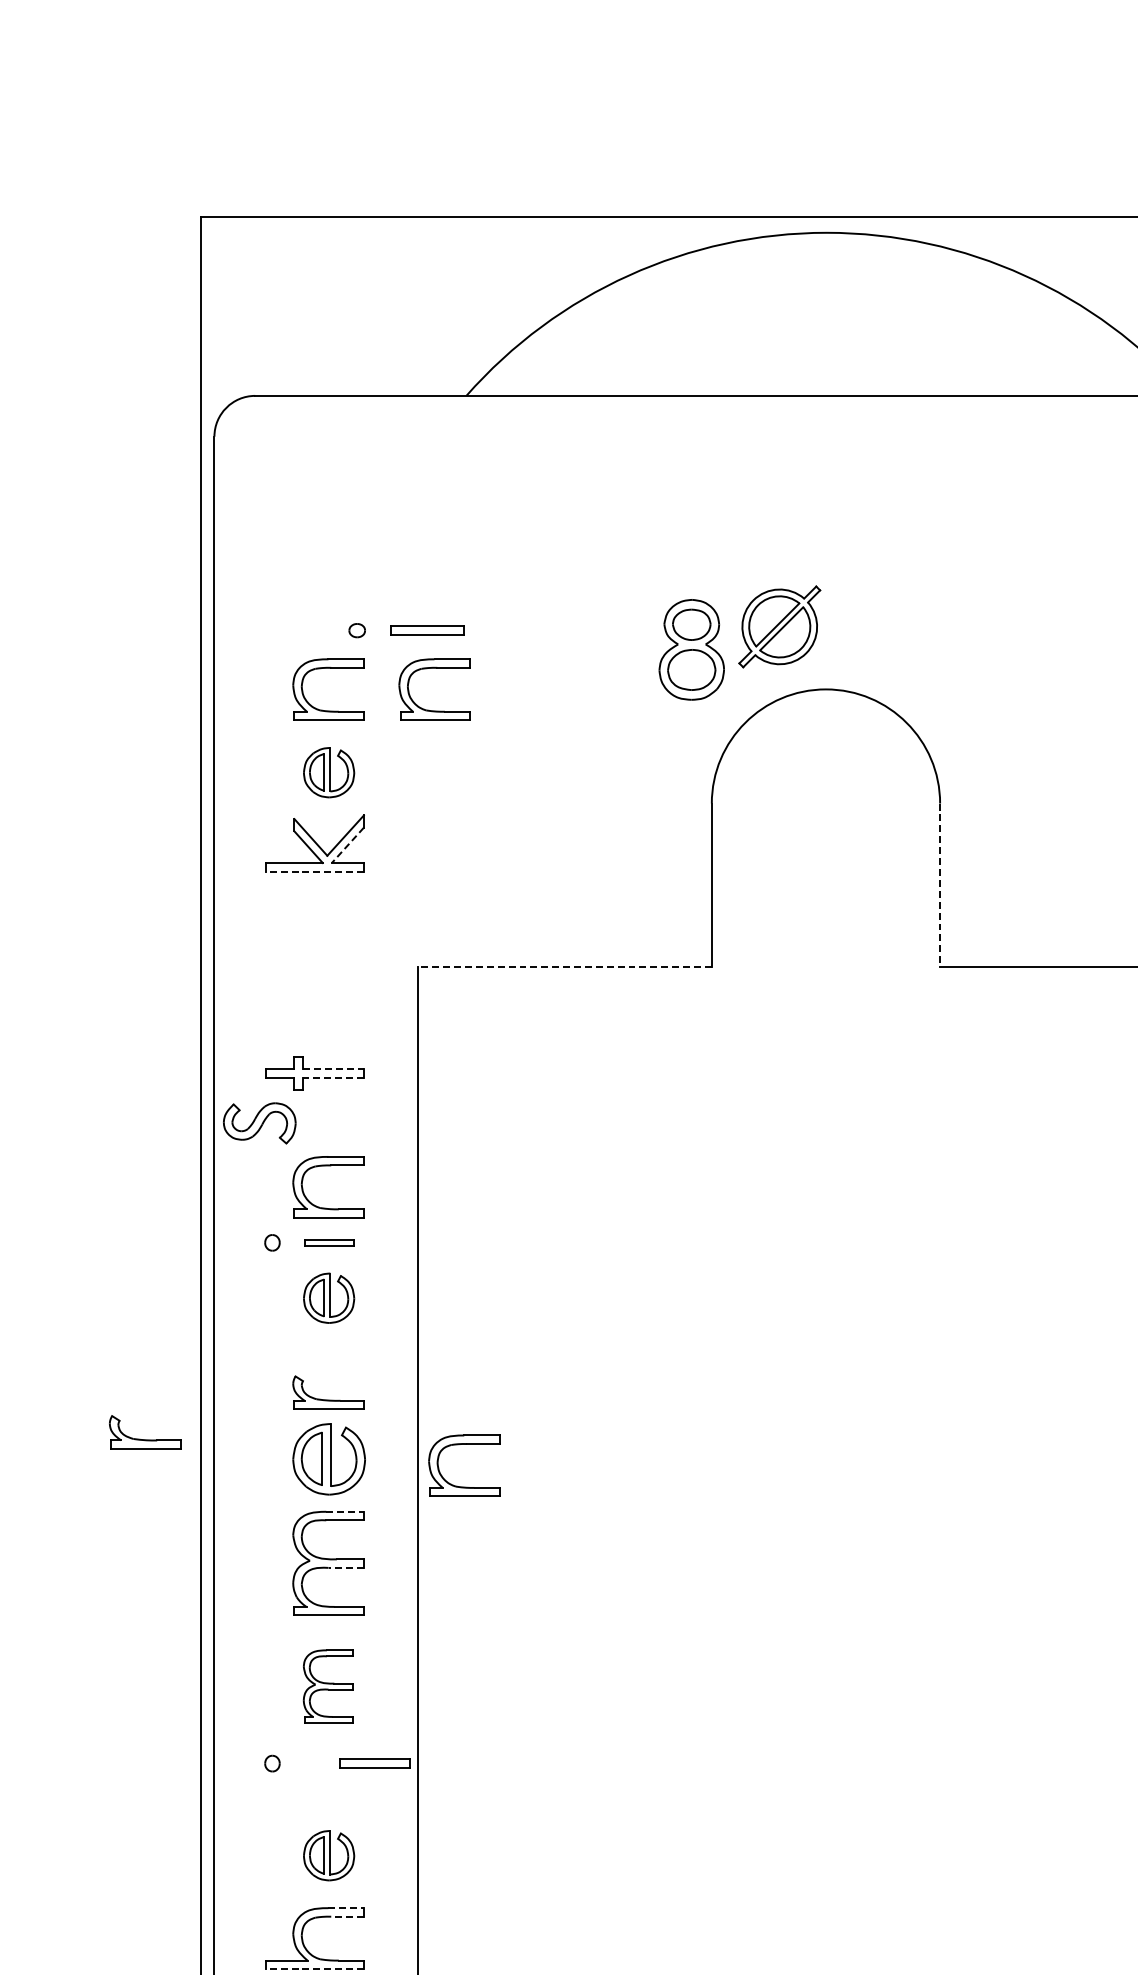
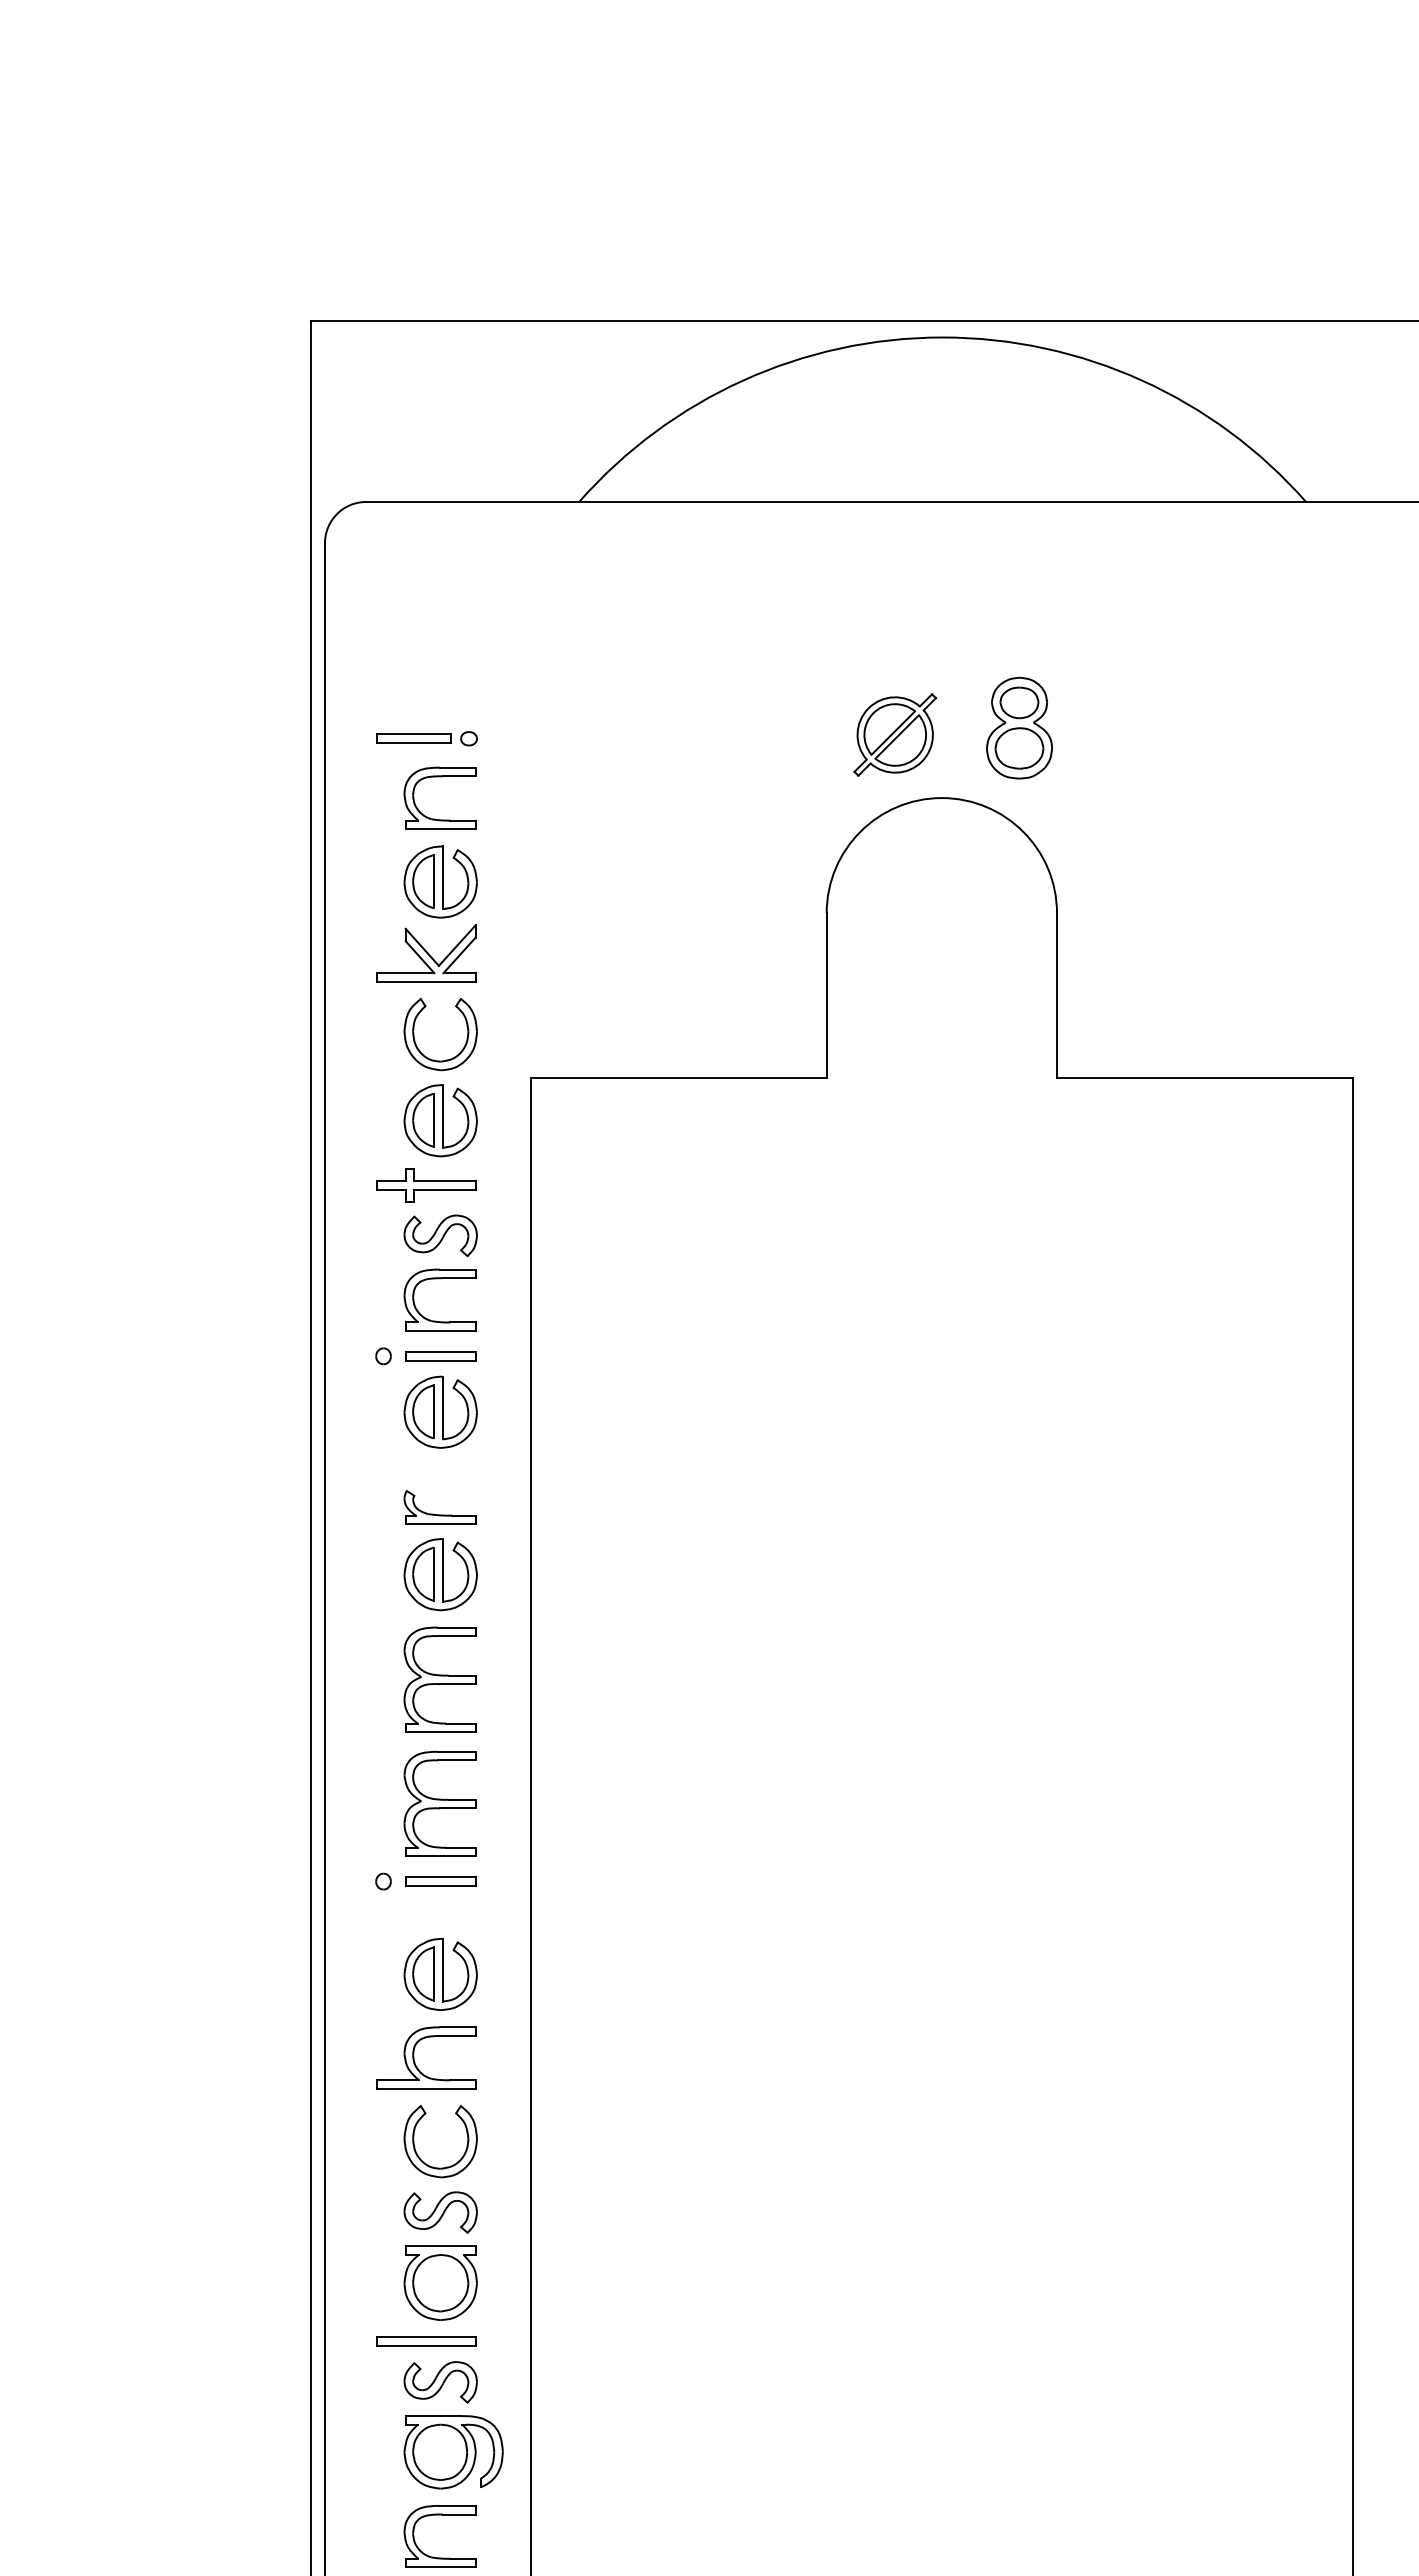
part: (427, 630) -> (413, 738), moved
part: (691, 649) -> (1019, 727), moved
part: (434, 669) -> (546, 777), removed
part: (328, 772) -> (440, 881), size x1.43
line: (347, 845) -> (459, 955), dashed -> solid
line: (315, 871) -> (426, 981), dashed -> solid
line: (940, 885) -> (1057, 995), dashed -> solid
part: (309, 939) -> (420, 1050), added
line: (564, 966) -> (678, 1077), dashed -> solid
part: (328, 1009) -> (440, 1120), added
line: (333, 1069) -> (445, 1181), dashed -> solid
line: (333, 1077) -> (445, 1189), dashed -> solid
part: (259, 1123) -> (440, 1235), moved
part: (328, 1243) -> (440, 1356), size x1.43
part: (328, 1297) -> (440, 1411), size x1.43
part: (144, 1439) -> (254, 1554), removed
part: (463, 1445) -> (576, 1560), removed
line: (344, 1511) -> (456, 1627), dashed -> solid
line: (345, 1568) -> (457, 1684), dashed -> solid
part: (327, 1686) -> (439, 1803), size x1.43
part: (374, 1763) -> (440, 1881), moved
part: (328, 1855) -> (440, 1974), size x1.43
line: (345, 1908) -> (457, 2027), dashed -> solid
line: (346, 1916) -> (458, 2035), dashed -> solid
line: (315, 1968) -> (426, 2088), dashed -> solid

